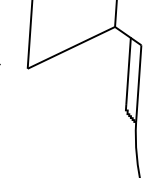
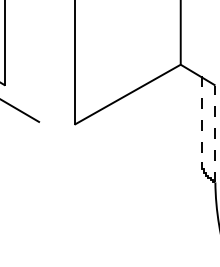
line: (128, 70) -> (201, 118), solid -> dashed
line: (138, 83) -> (215, 133), solid -> dashed

